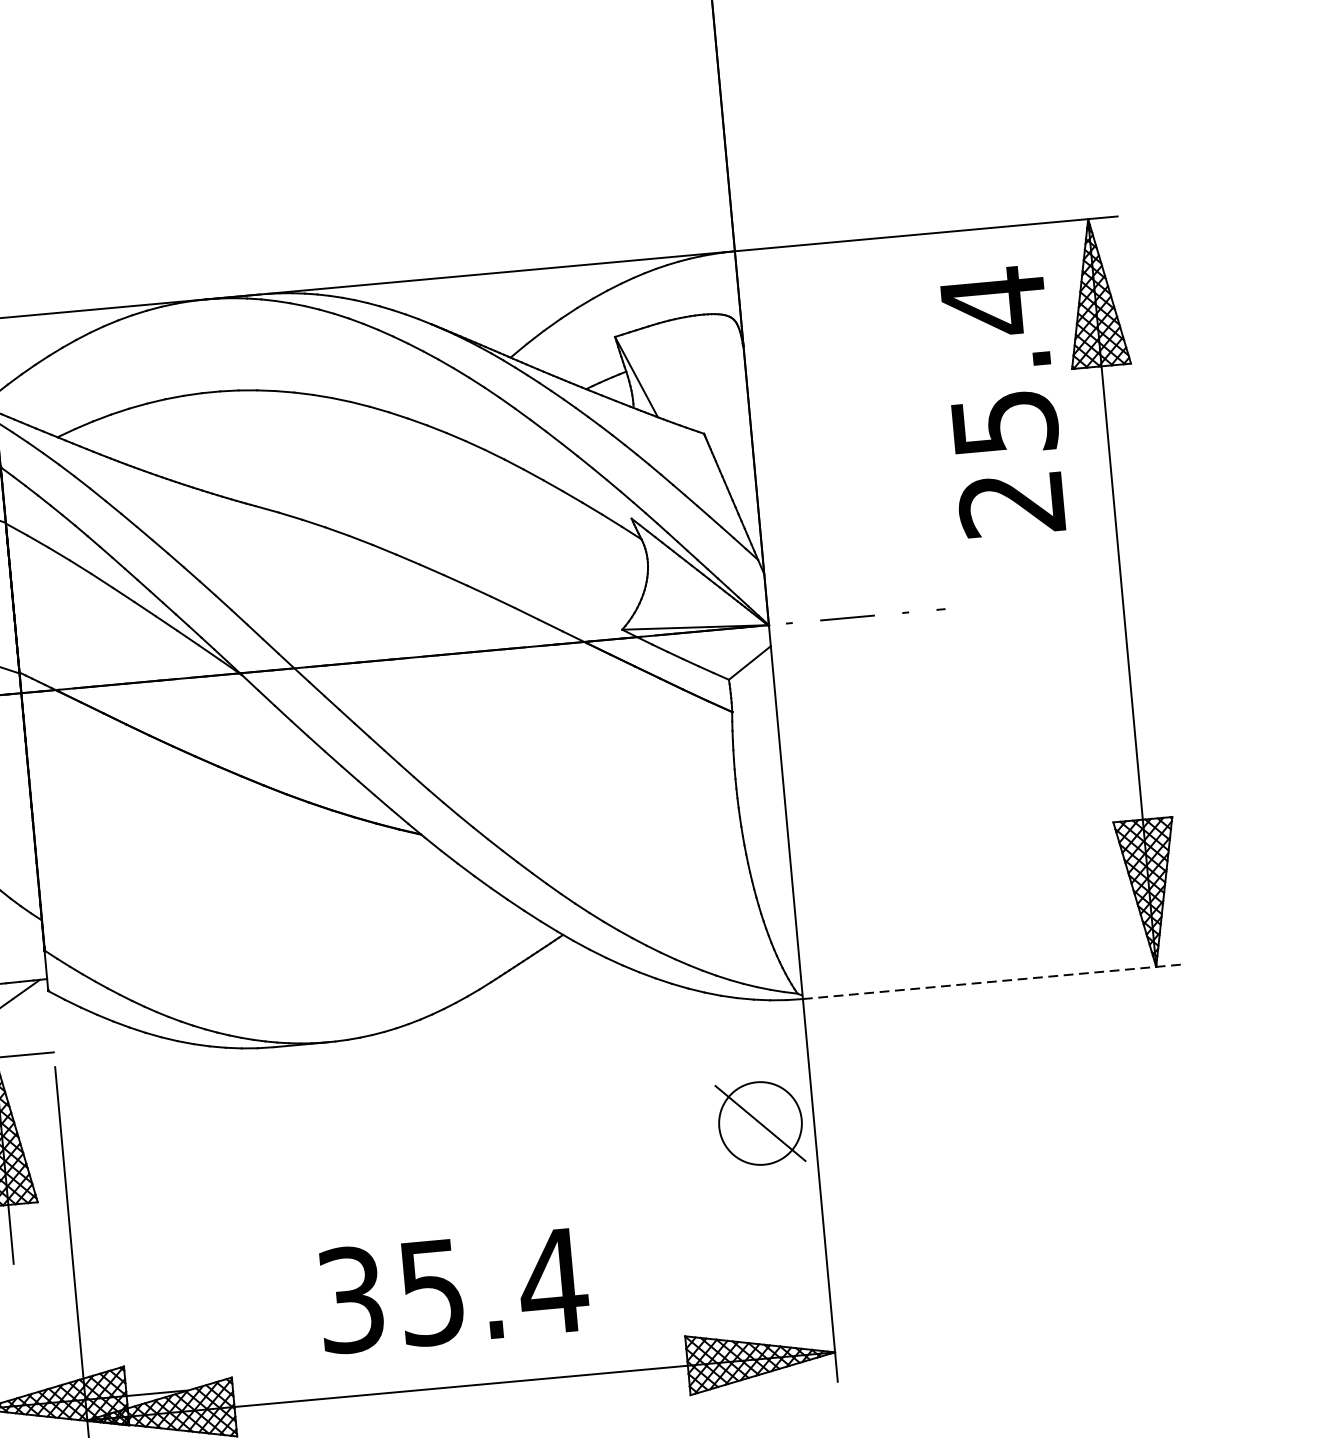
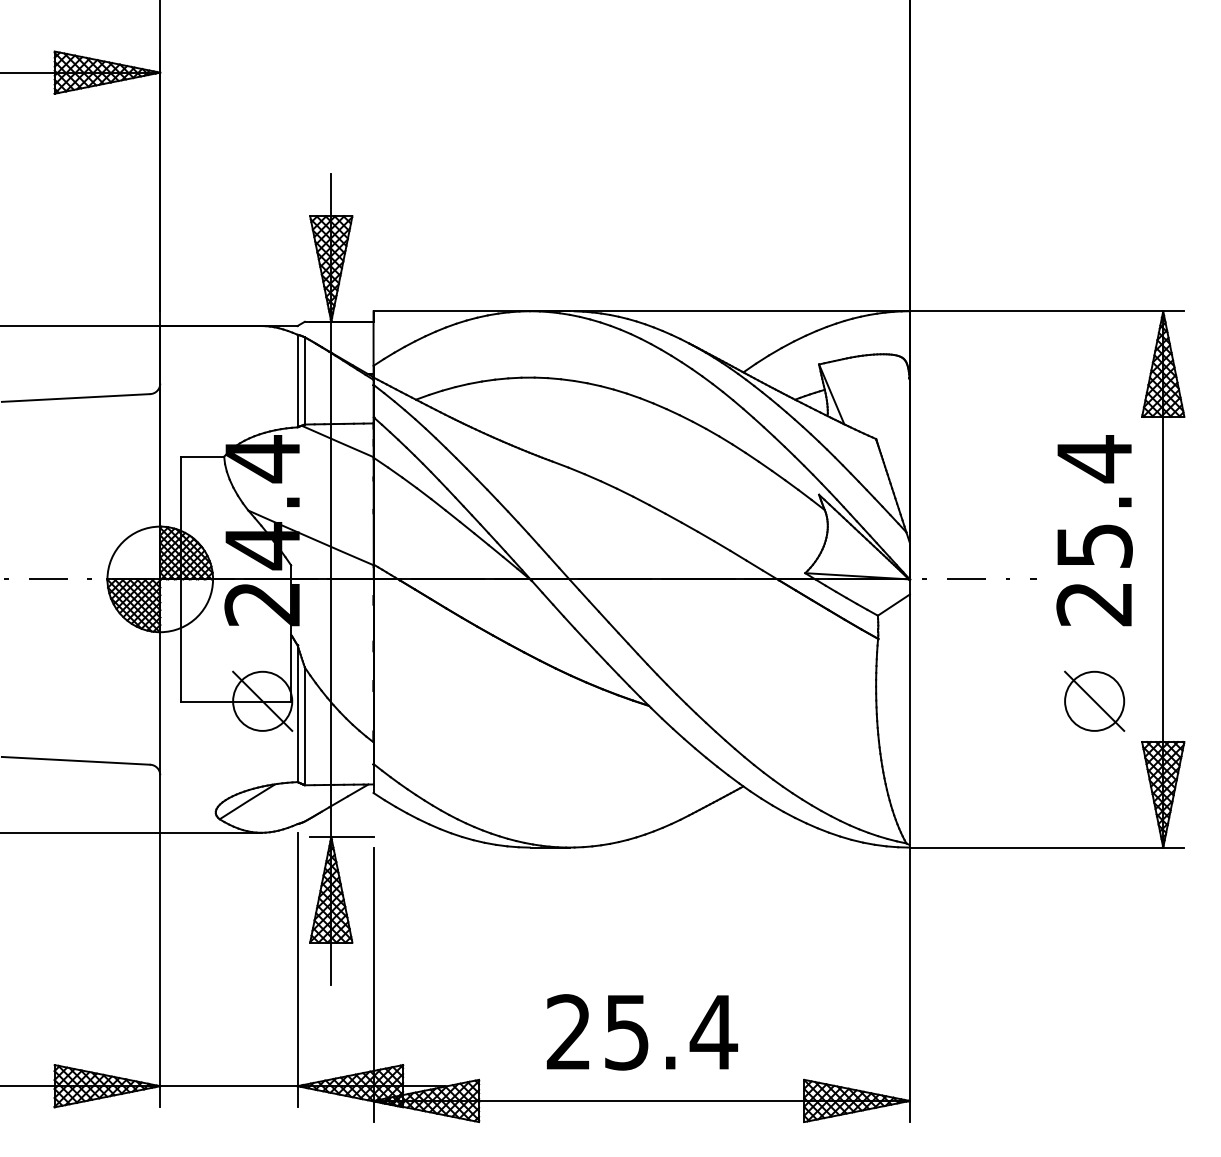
text: (1002, 401) -> (1094, 530), moved
line: (994, 981) -> (1047, 847), dashed -> solid
part: (760, 1122) -> (1094, 700), moved
text: (350, 1300) -> (568, 1032), 35.4 -> 25.4

